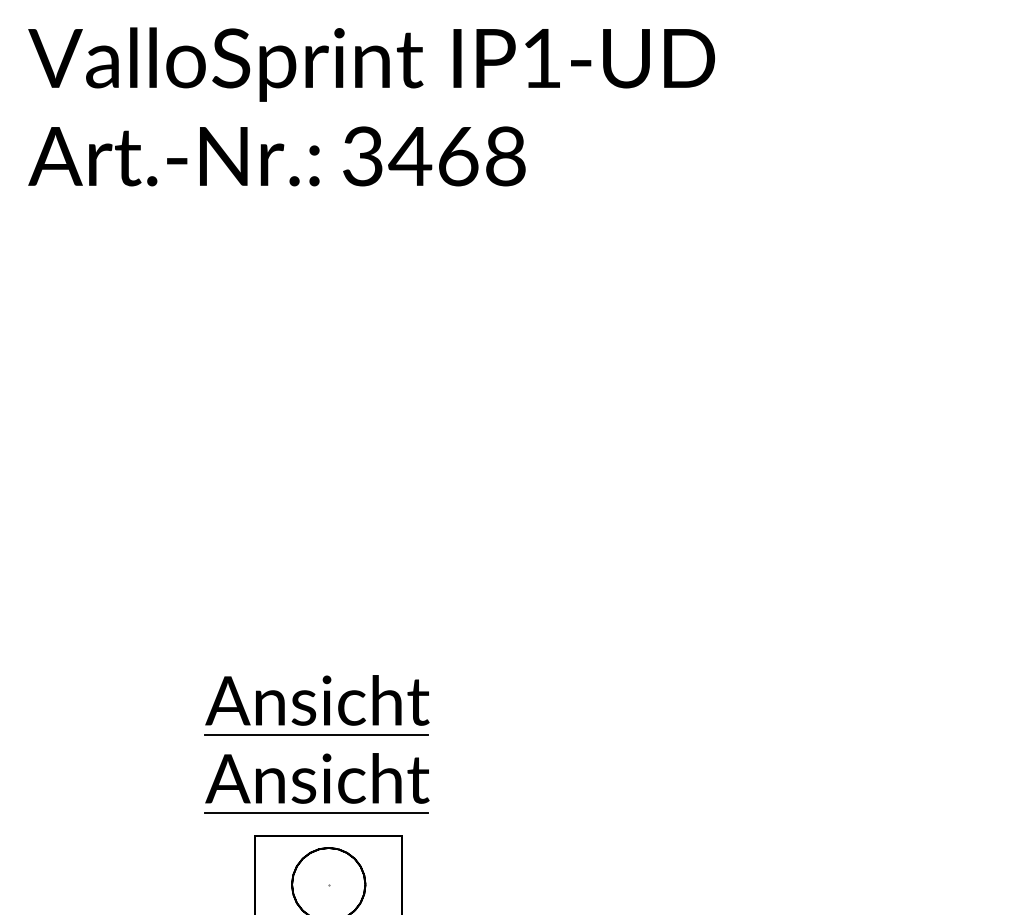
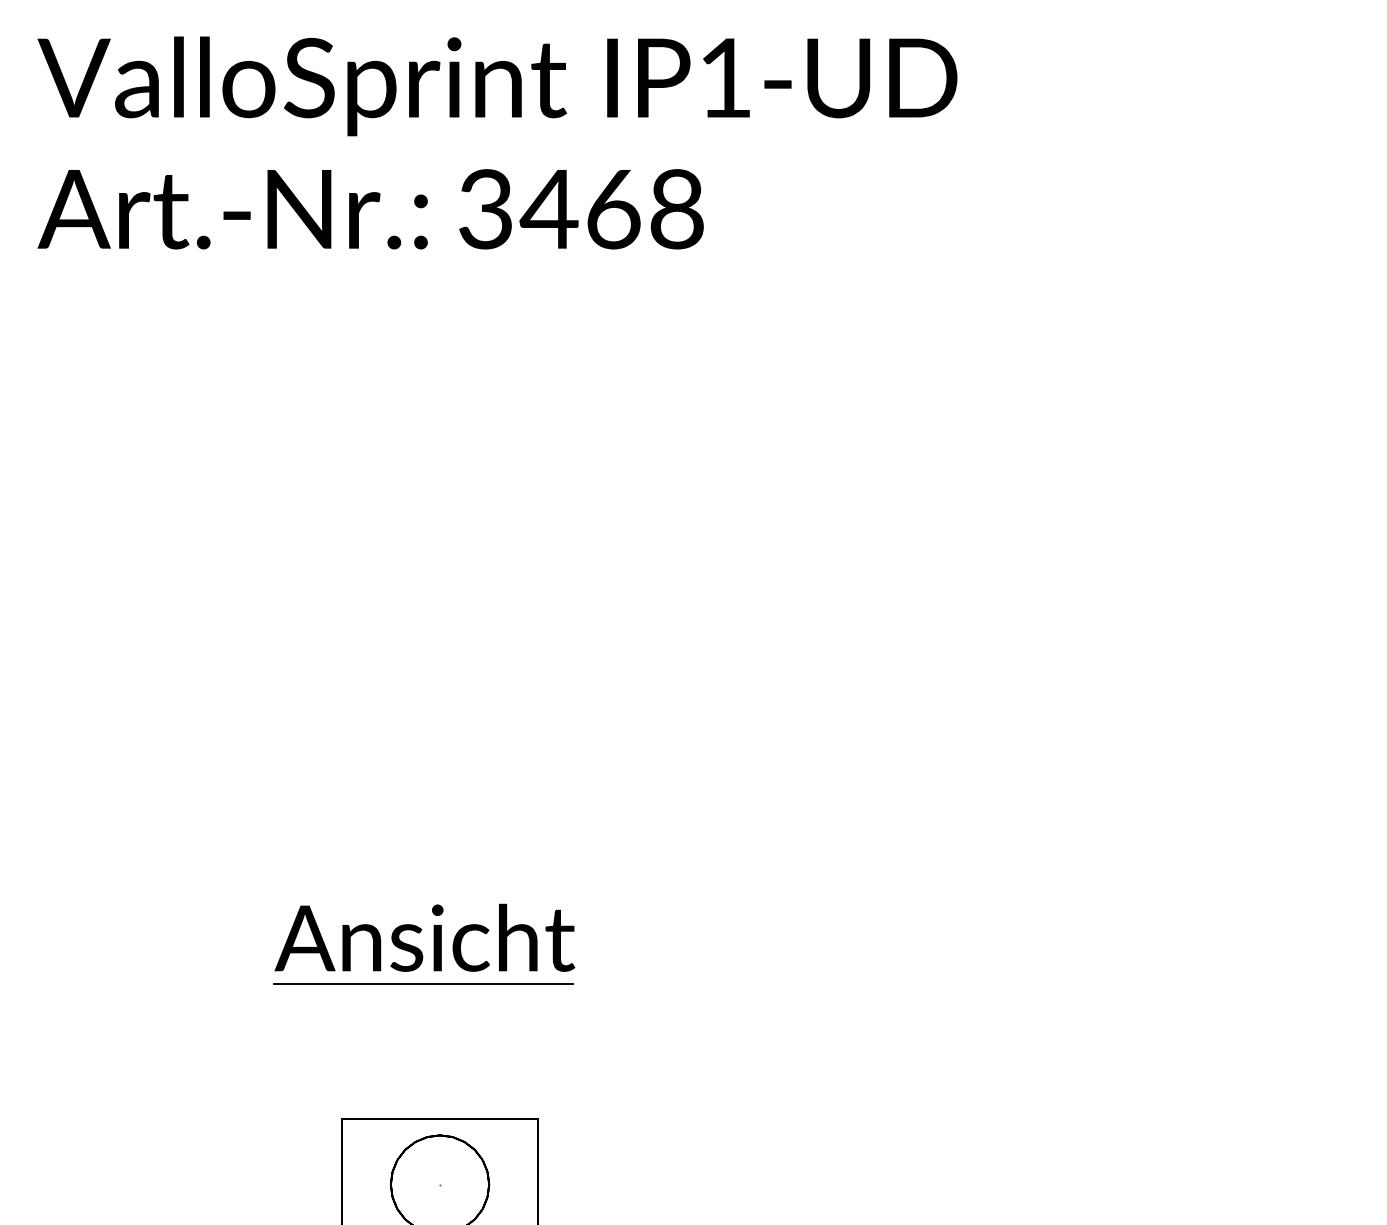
part: (316, 783) -> (423, 1049), removed

